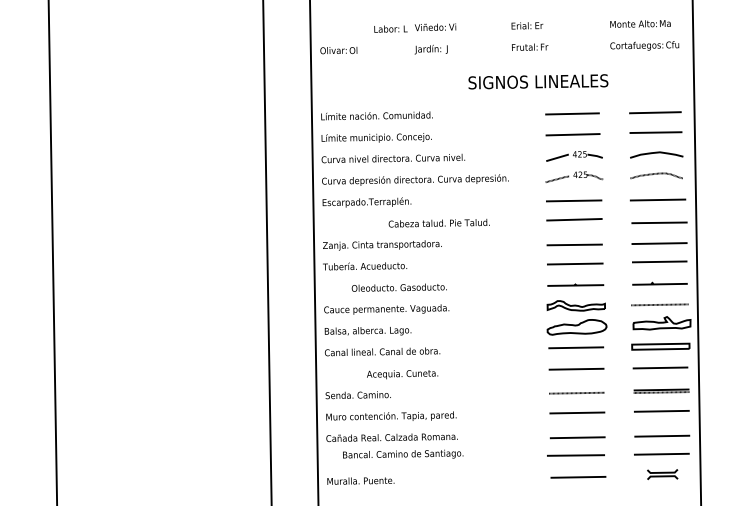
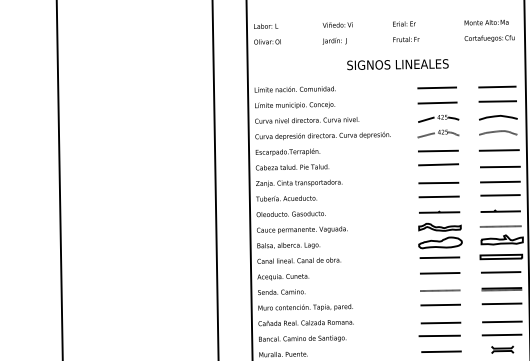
text: (390, 28) -> (265, 25), moved
text: (538, 81) -> (397, 64), moved
text: (438, 223) -> (291, 167), moved
text: (398, 287) -> (290, 213), moved
text: (402, 374) -> (283, 277), moved
text: (403, 453) -> (302, 338), moved

